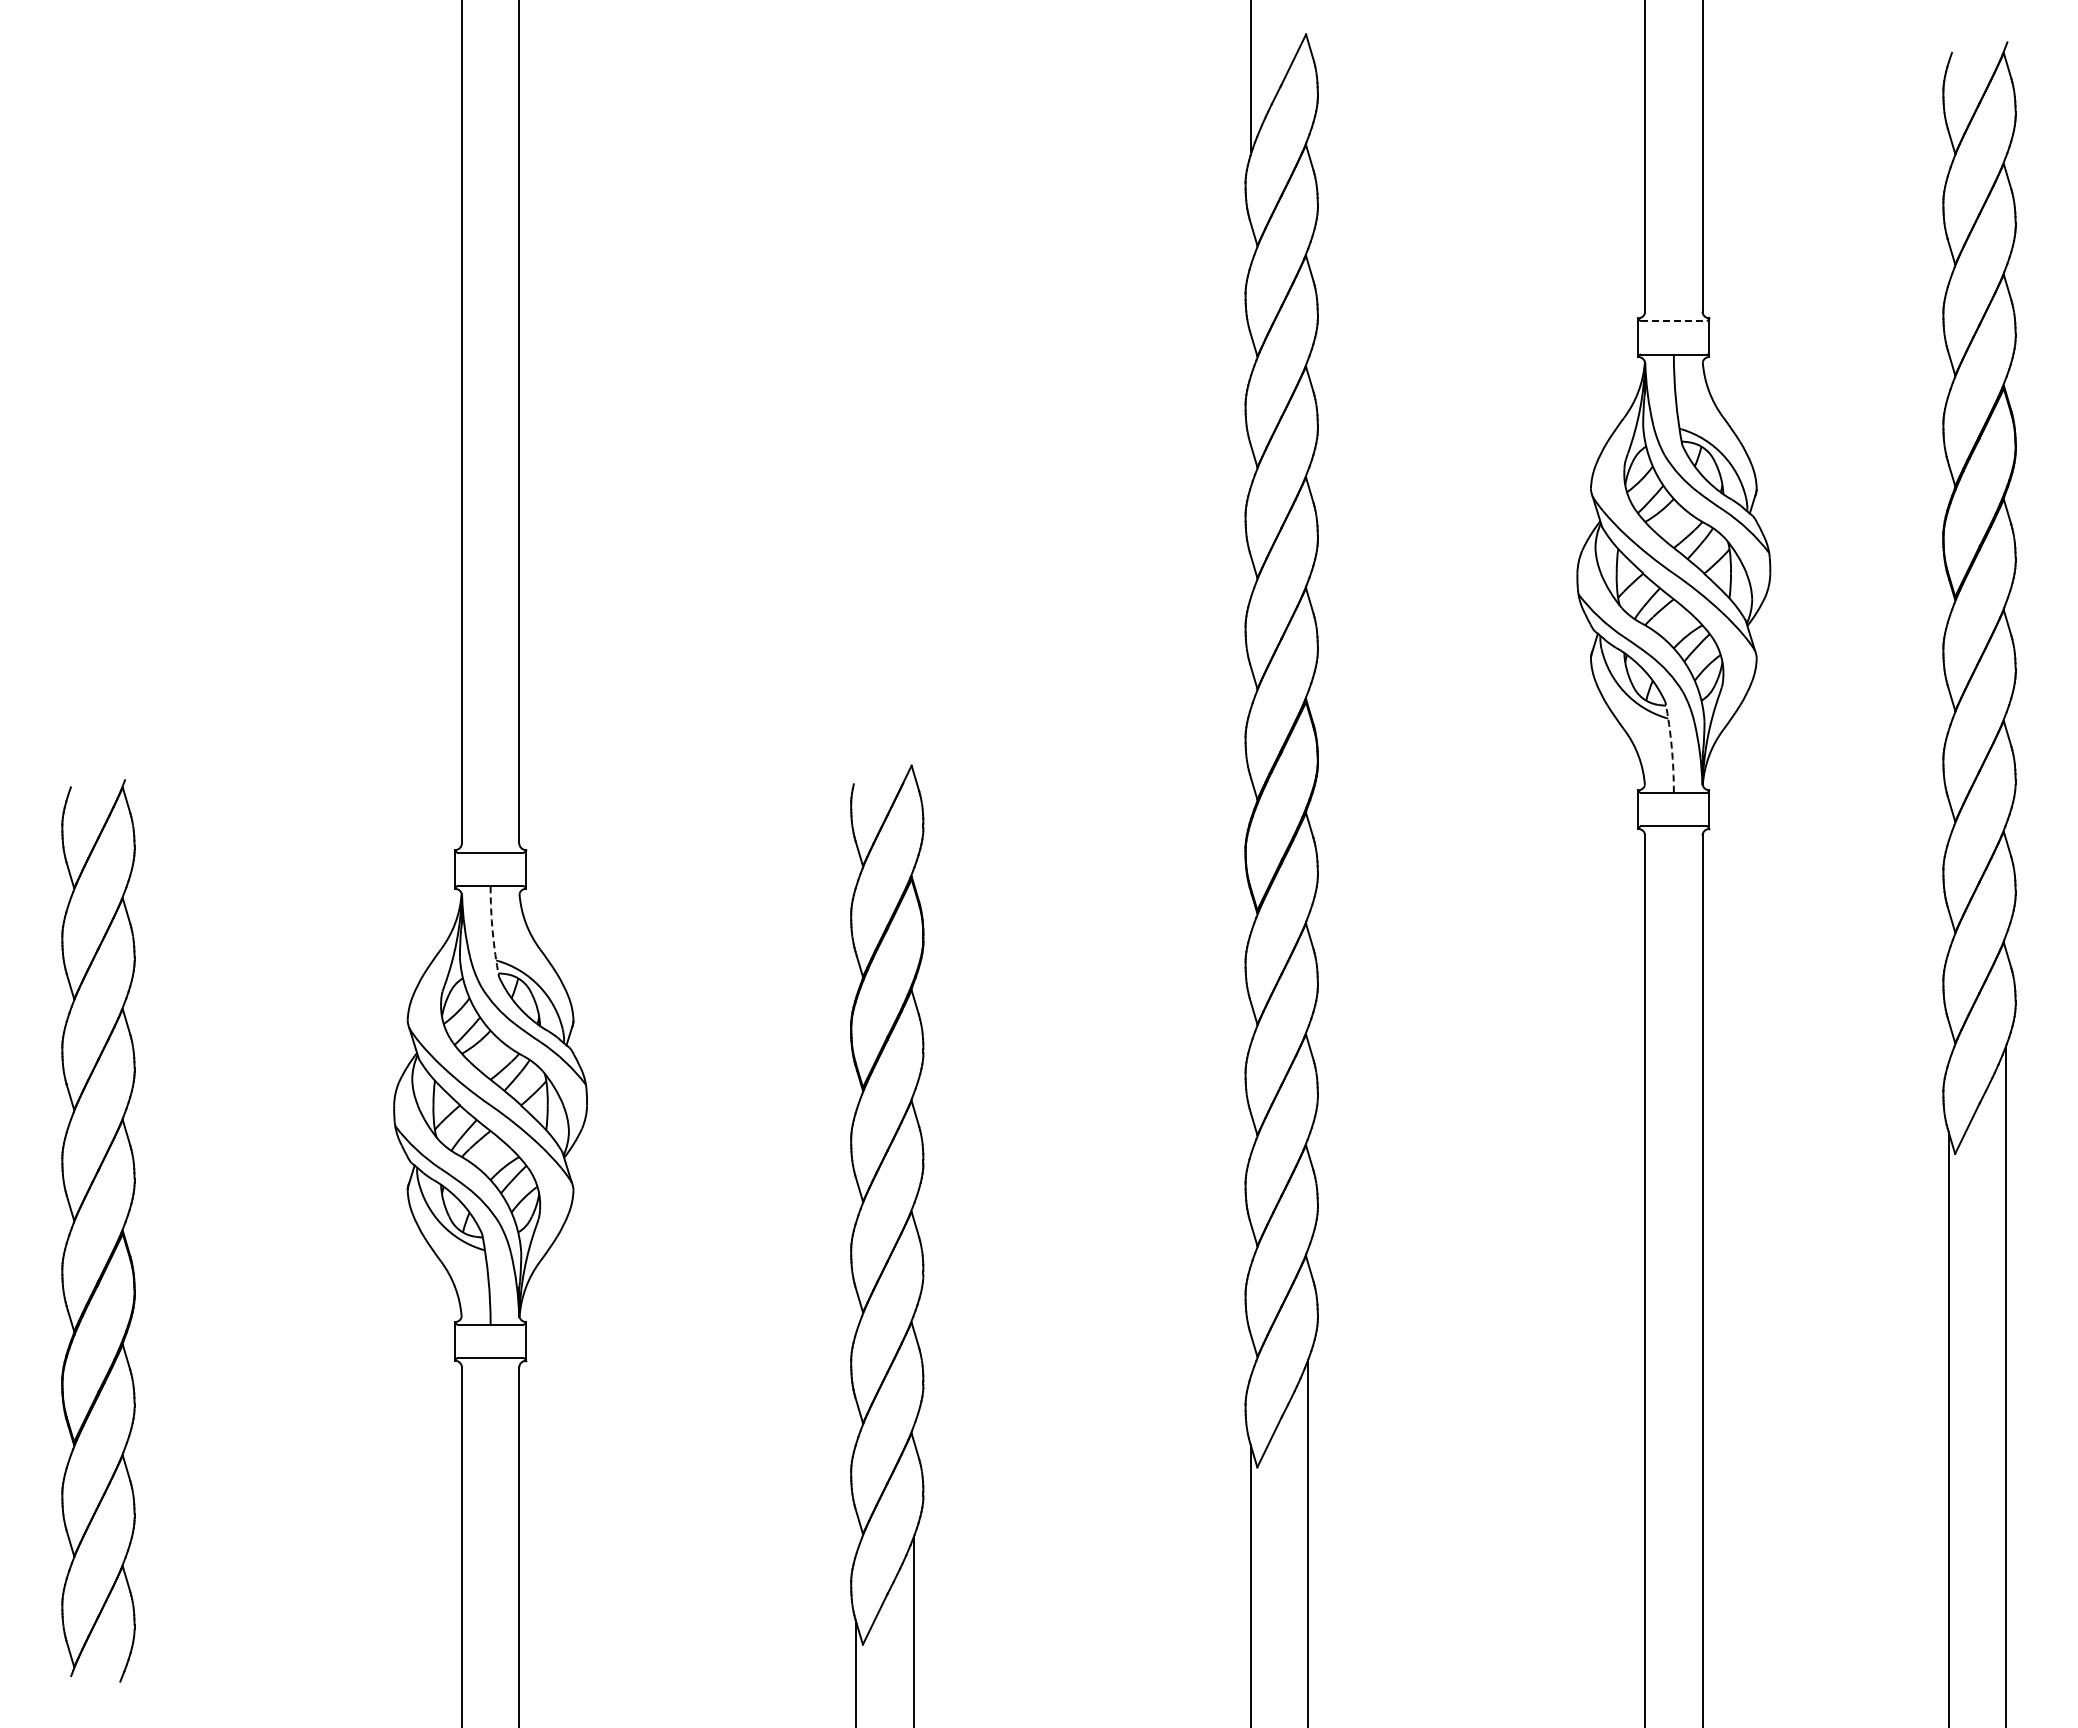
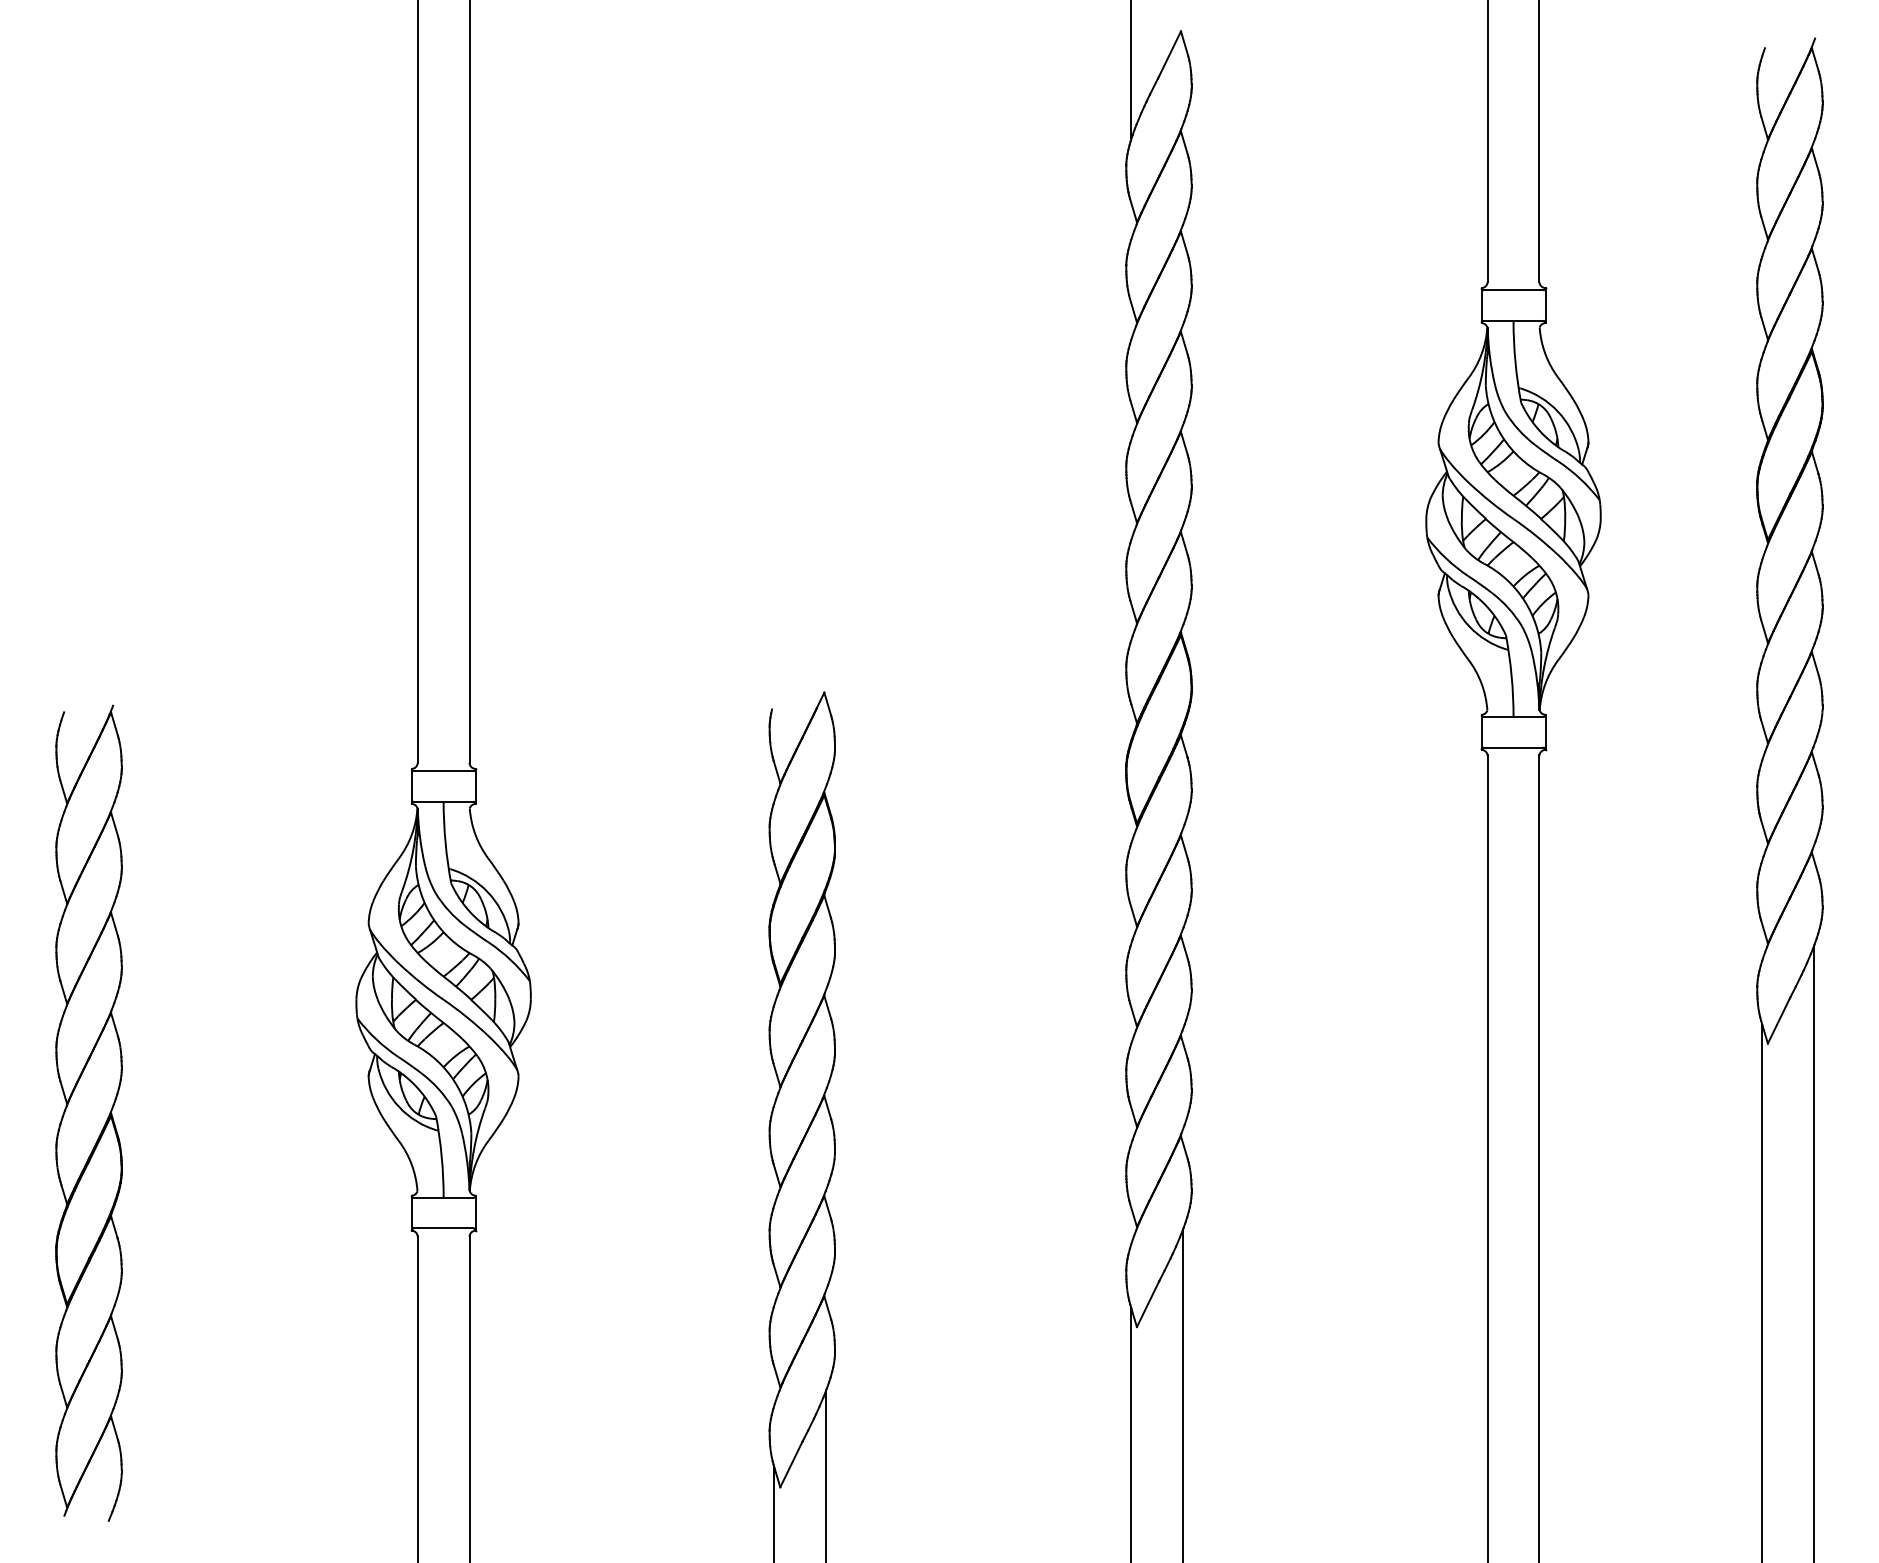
line: (1673, 320) -> (1513, 290), dashed -> solid
arc: (1671, 747) -> (1511, 676), dashed -> solid
arc: (492, 931) -> (445, 842), dashed -> solid

